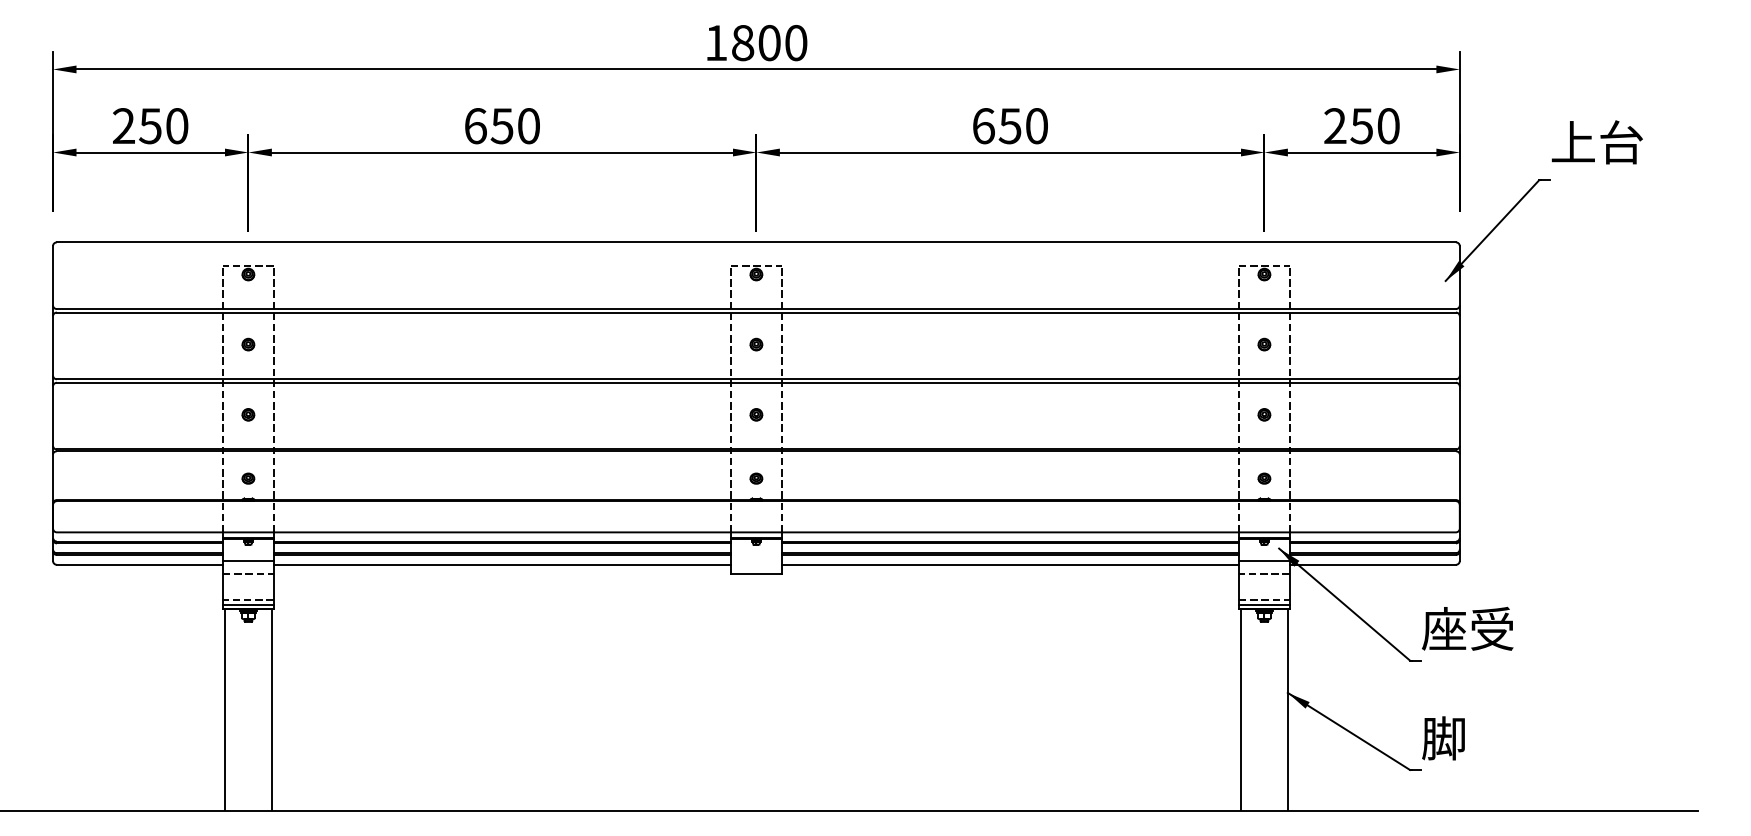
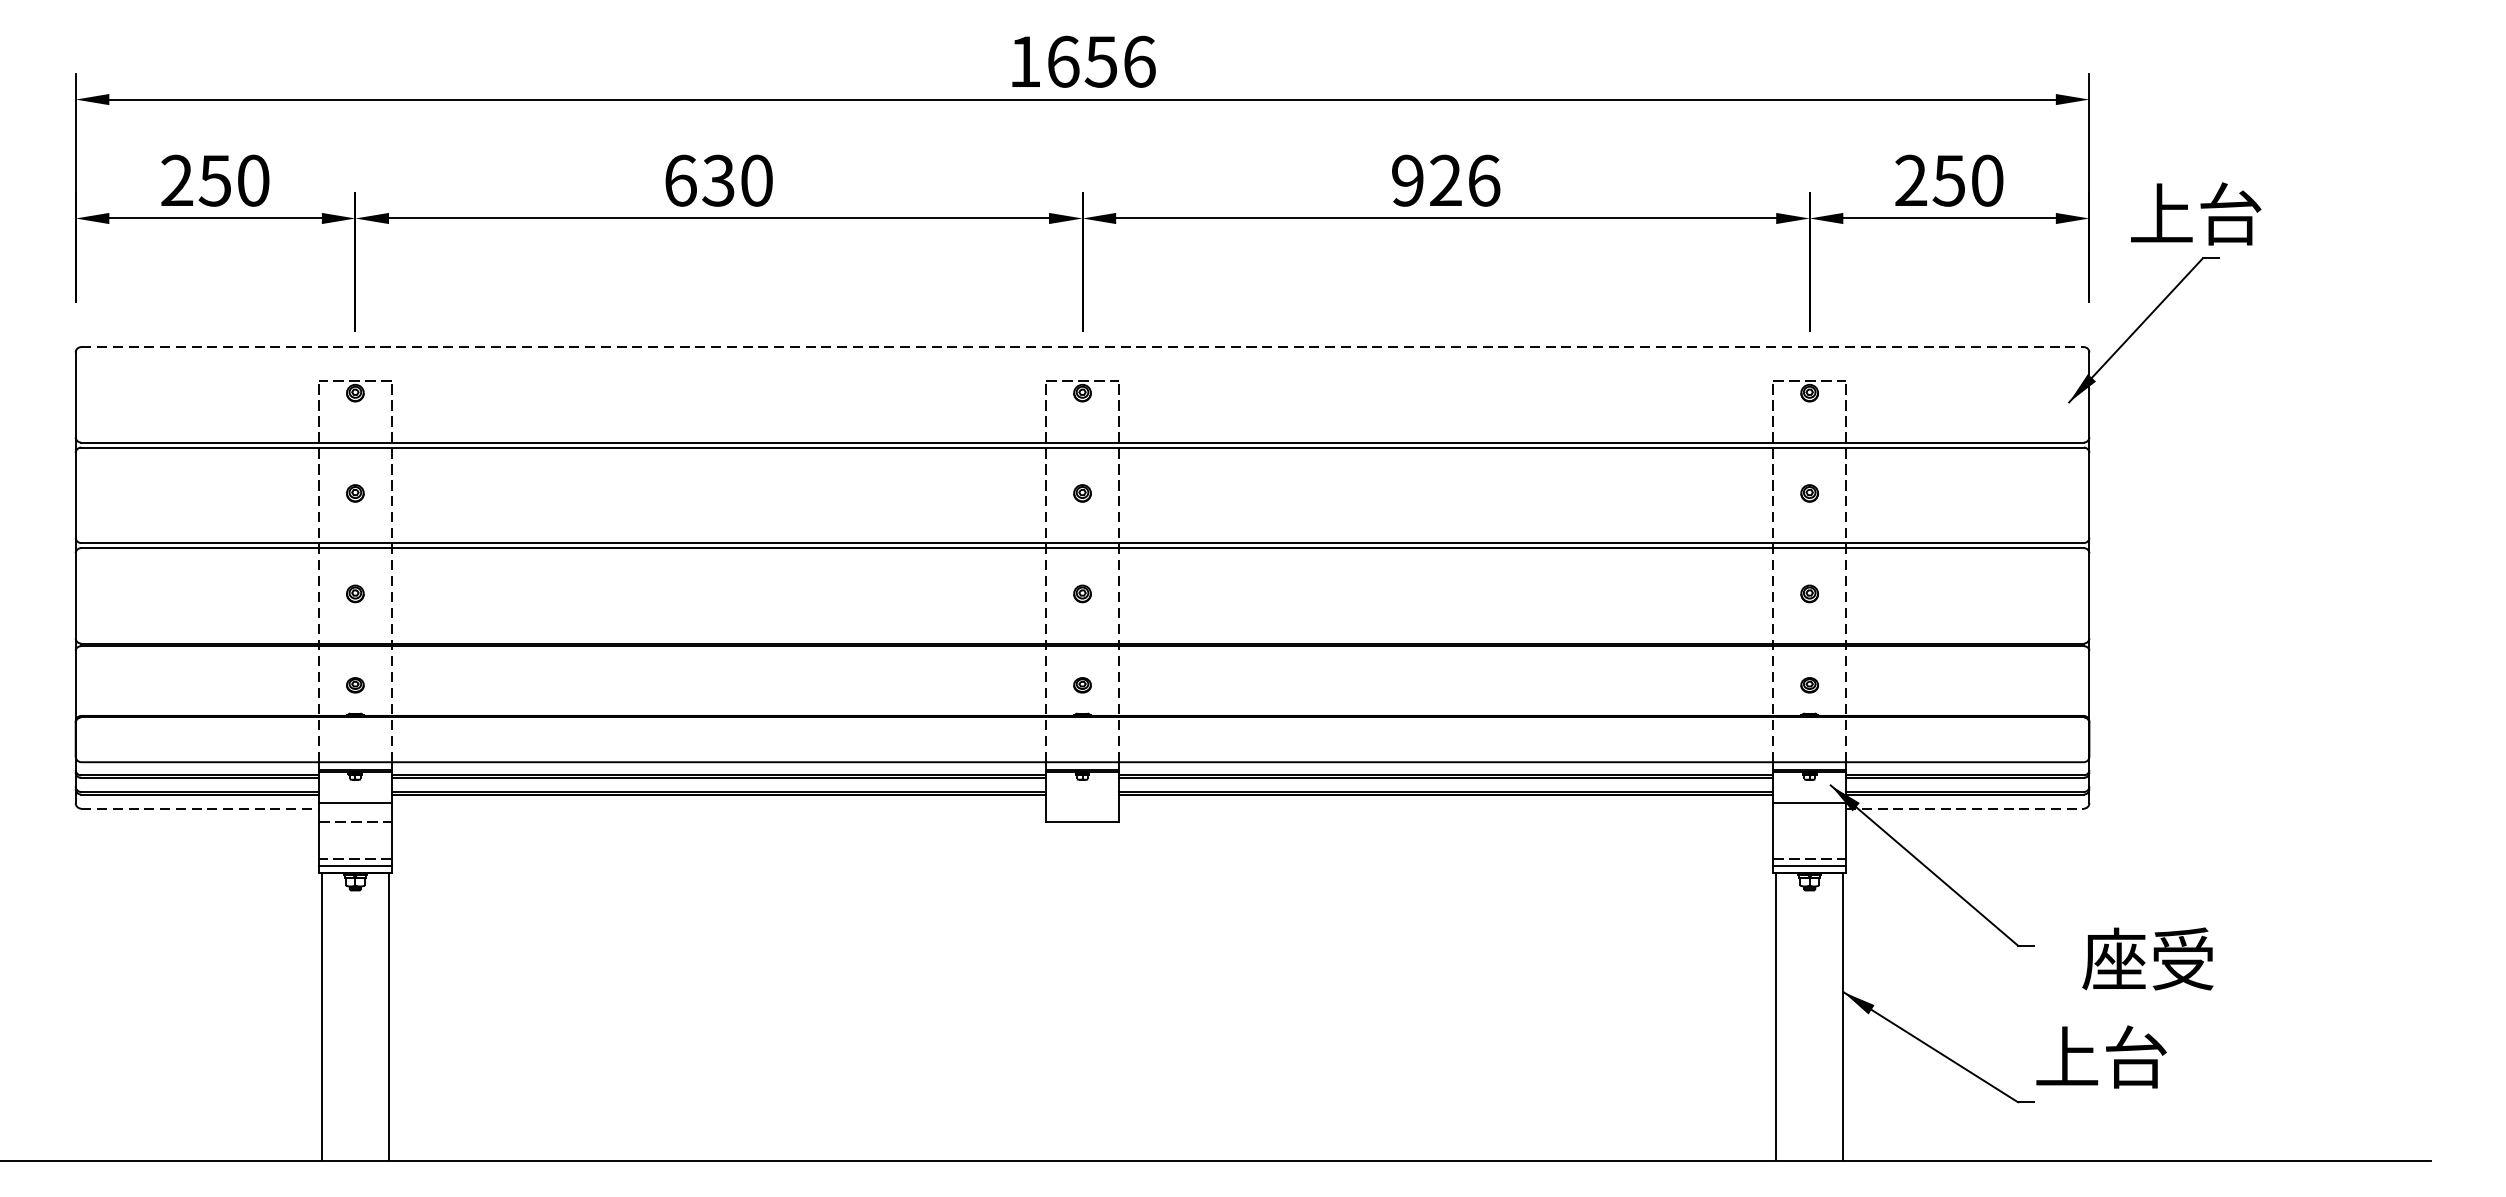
text: (769, 42) -> (1101, 61), 1800 -> 1656
text: (502, 126) -> (719, 181), 650 -> 630
text: (1010, 126) -> (1446, 181), 650 -> 926
text: (1596, 142) -> (2194, 214), moved
line: (756, 242) -> (1082, 347), solid -> dashed
line: (140, 564) -> (200, 808), solid -> dashed
line: (502, 564) -> (719, 808), removed
line: (1010, 564) -> (1446, 808), removed
line: (1373, 564) -> (1965, 808), solid -> dashed
line: (1264, 573) -> (1809, 821), removed
text: (1467, 628) -> (2147, 958), moved
text: (1467, 738) -> (2100, 1057), 脚 -> 上台

